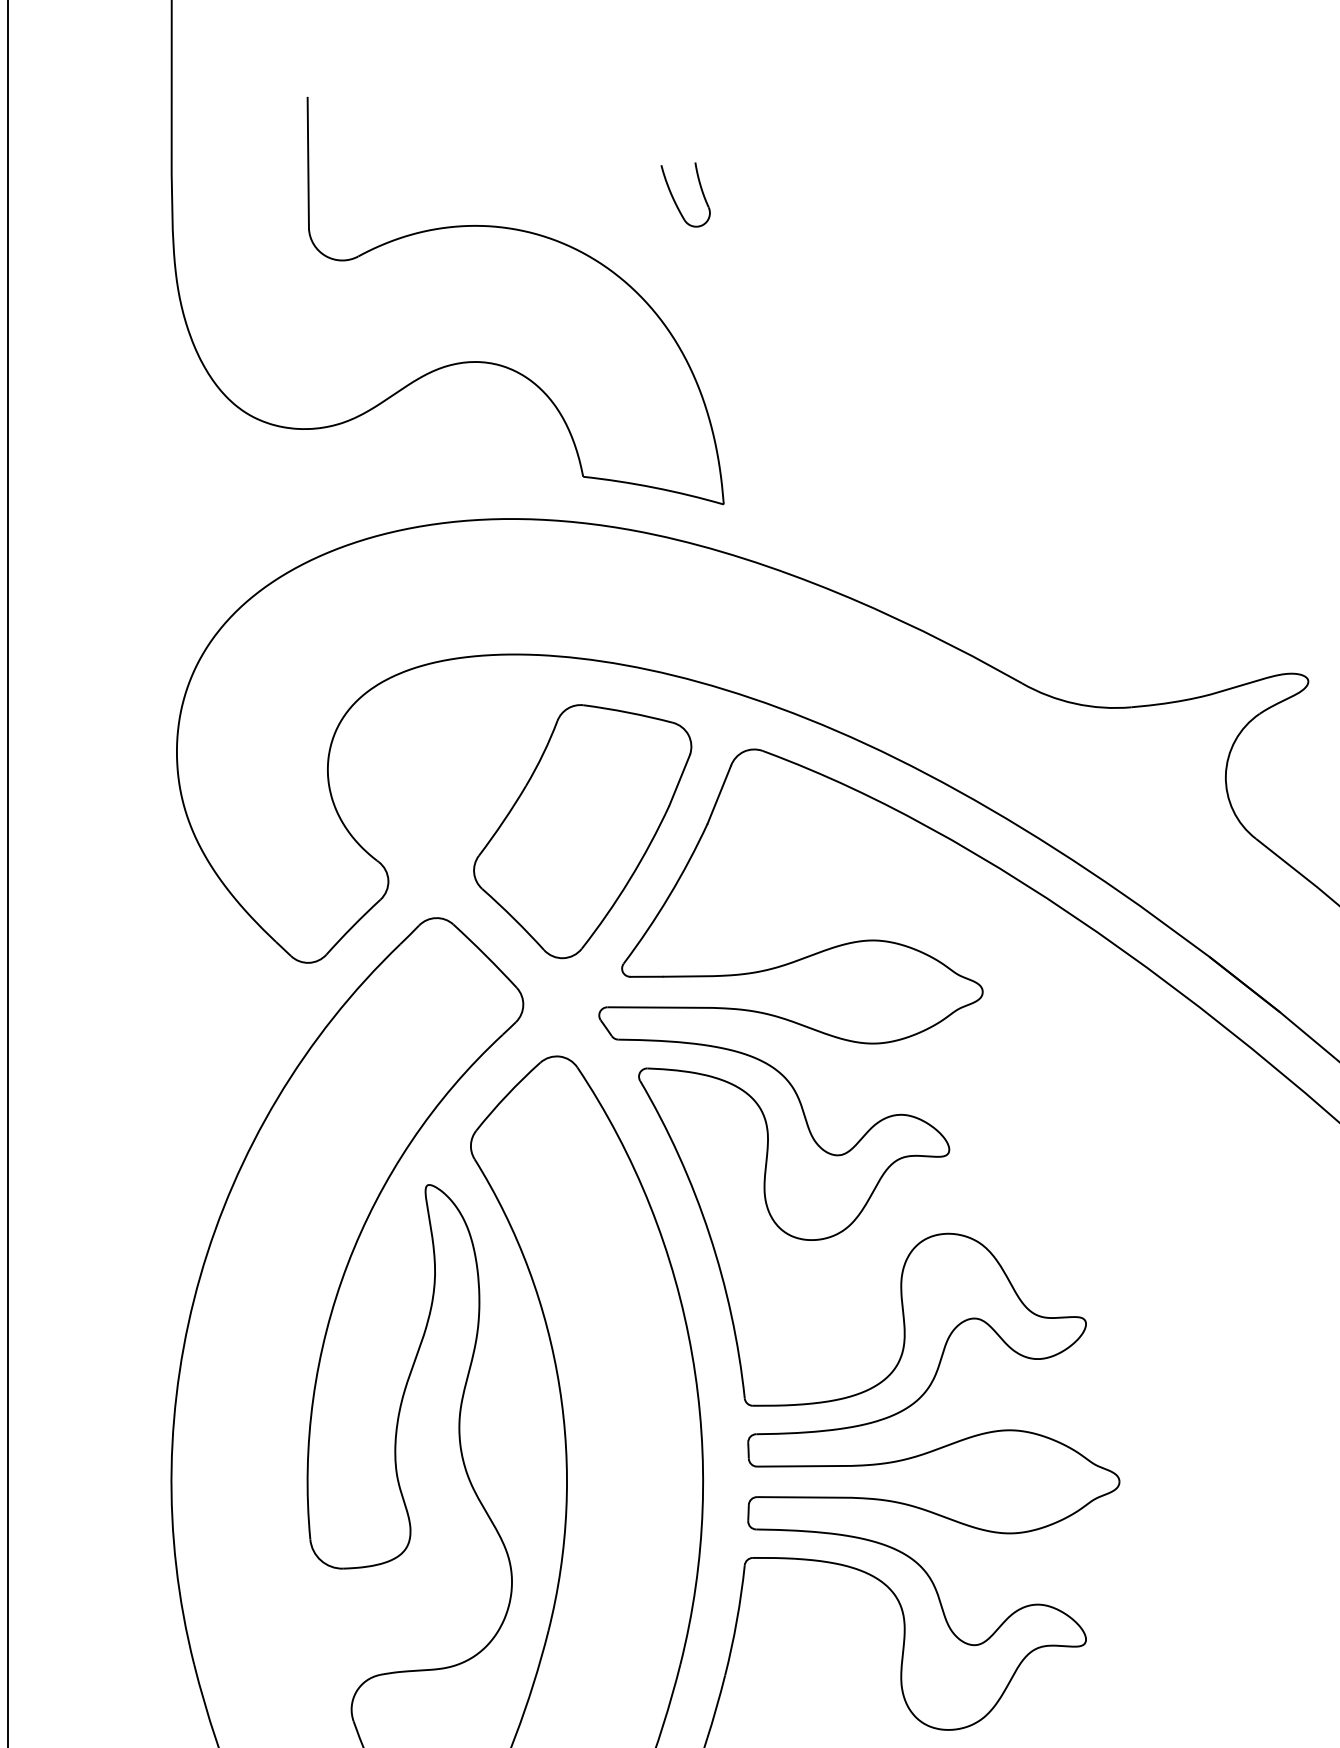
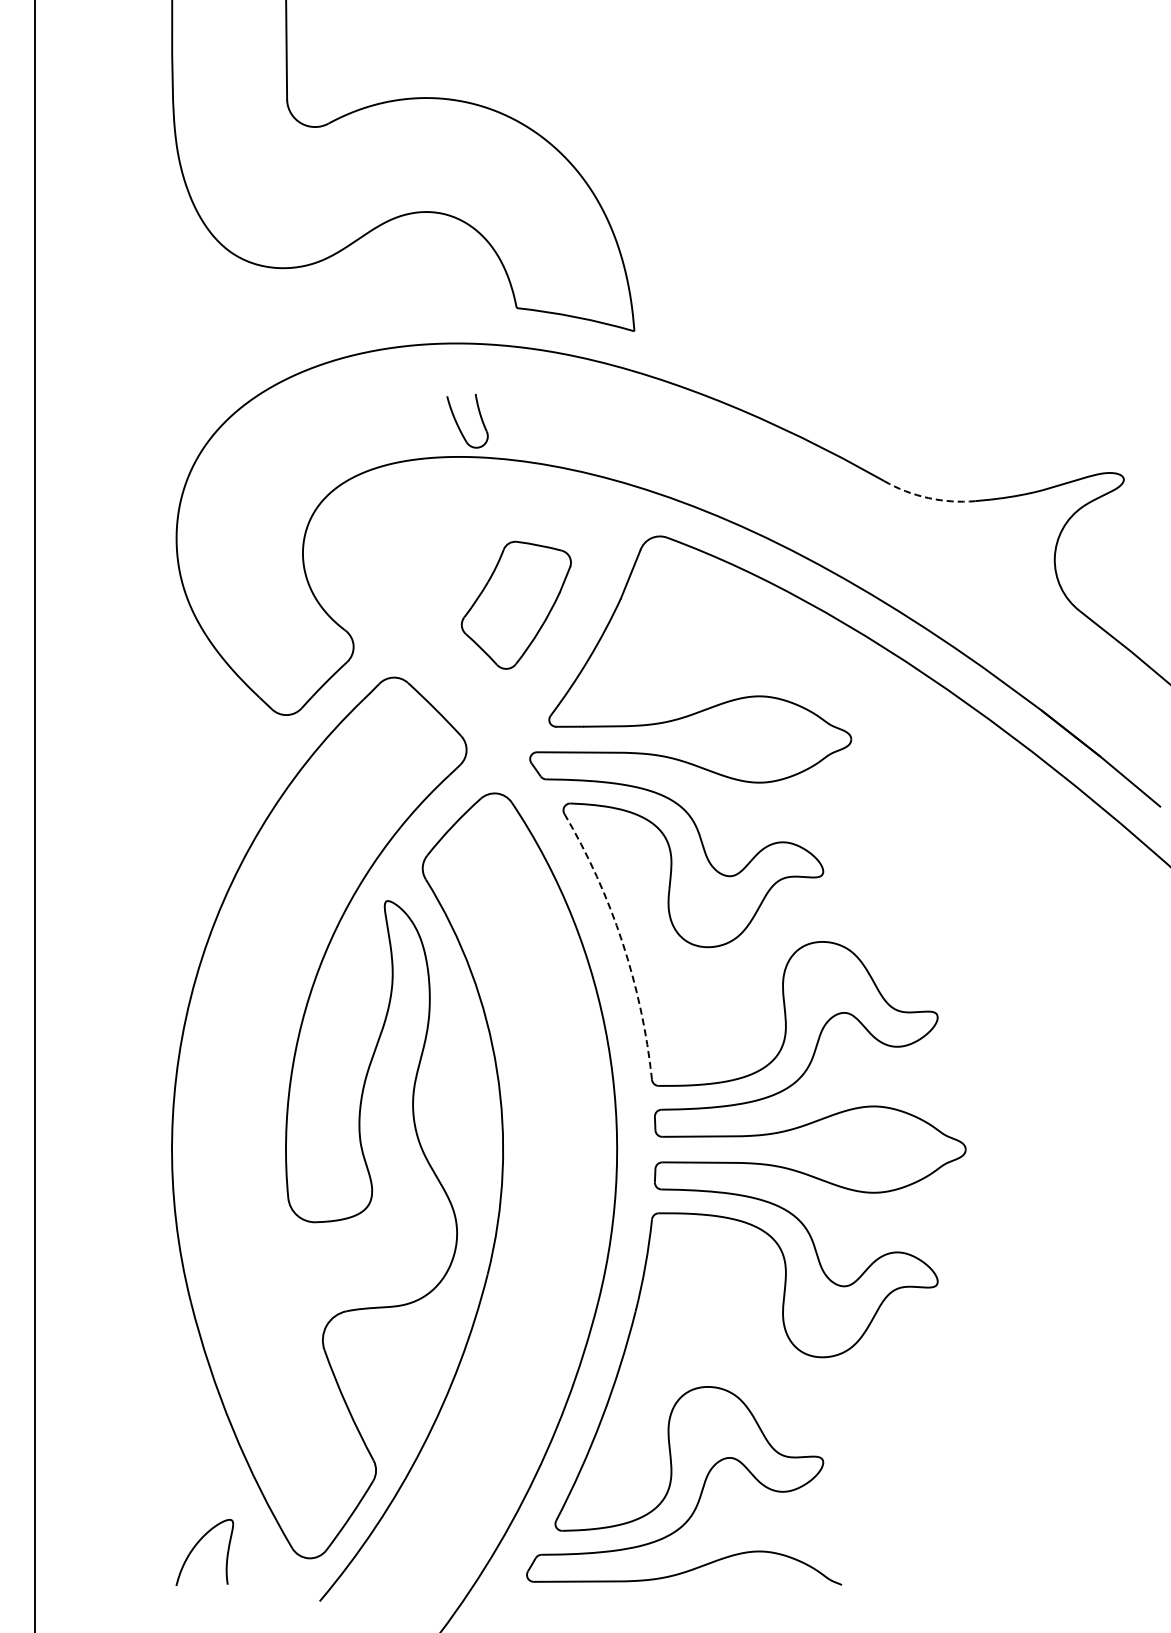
part: (676, 201) -> (459, 426), moved
arc: (1075, 704) -> (928, 498), solid -> dashed
part: (582, 831) -> (516, 605), size x0.6
arc: (709, 1234) -> (622, 942), solid -> dashed

